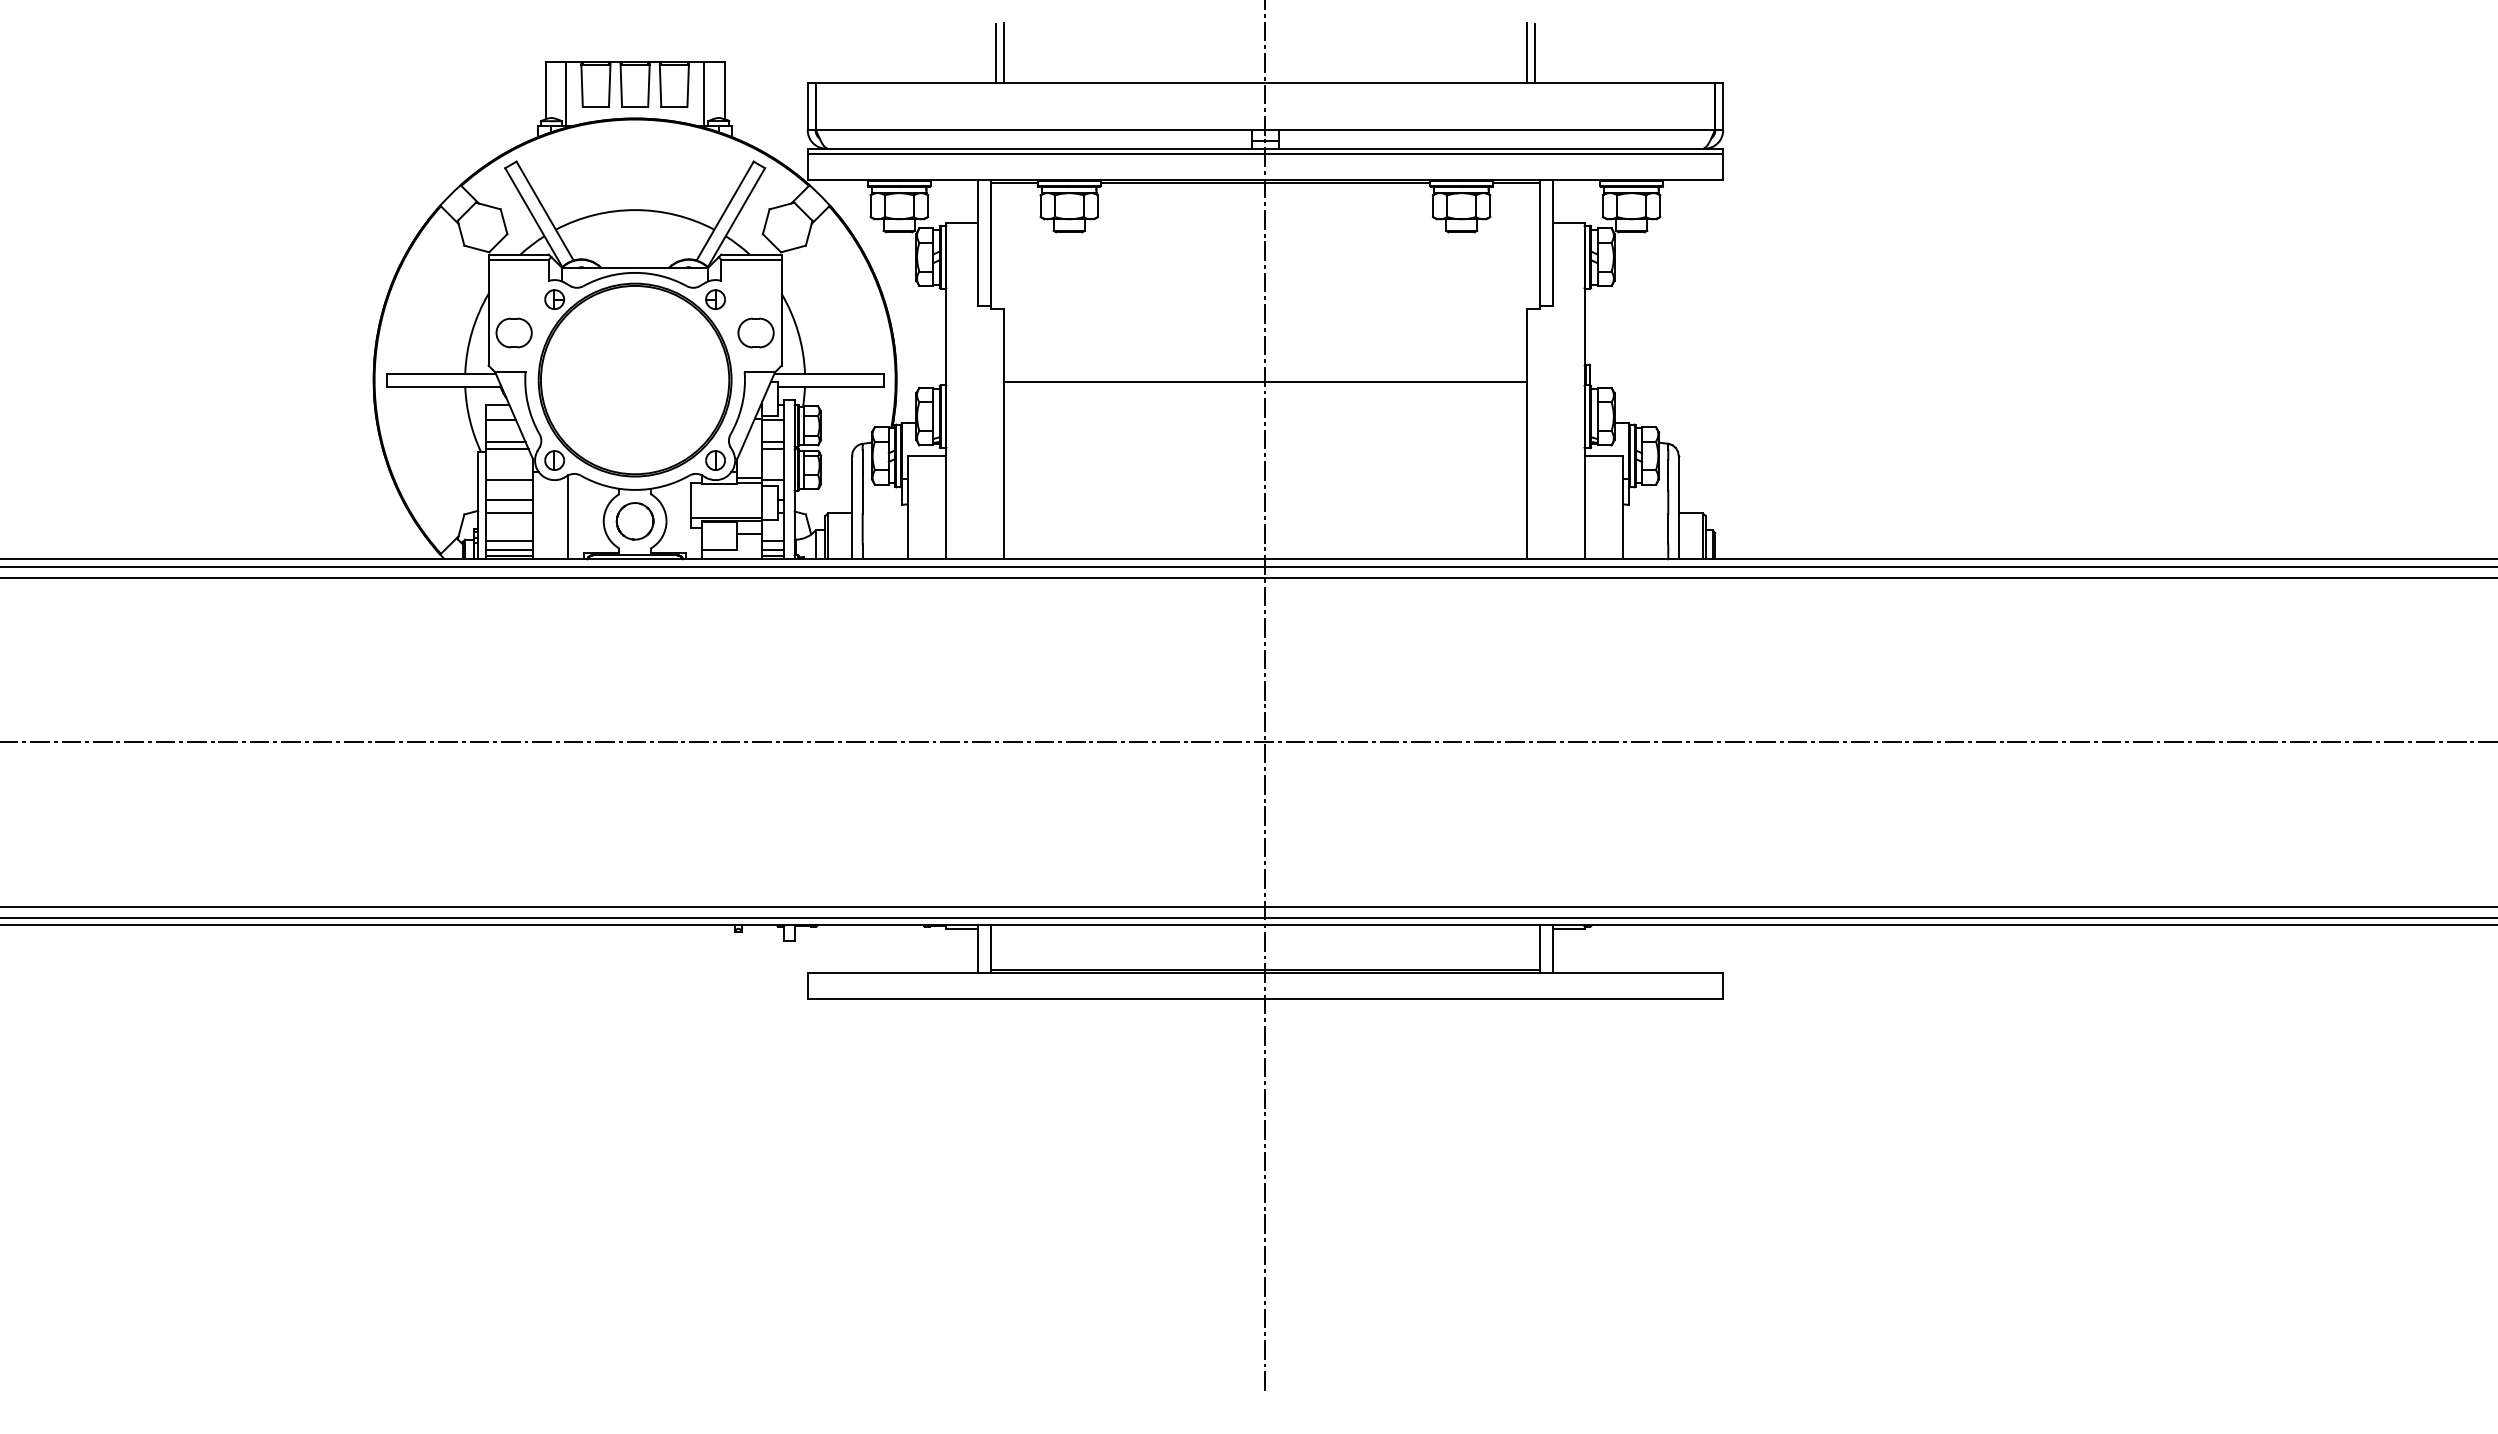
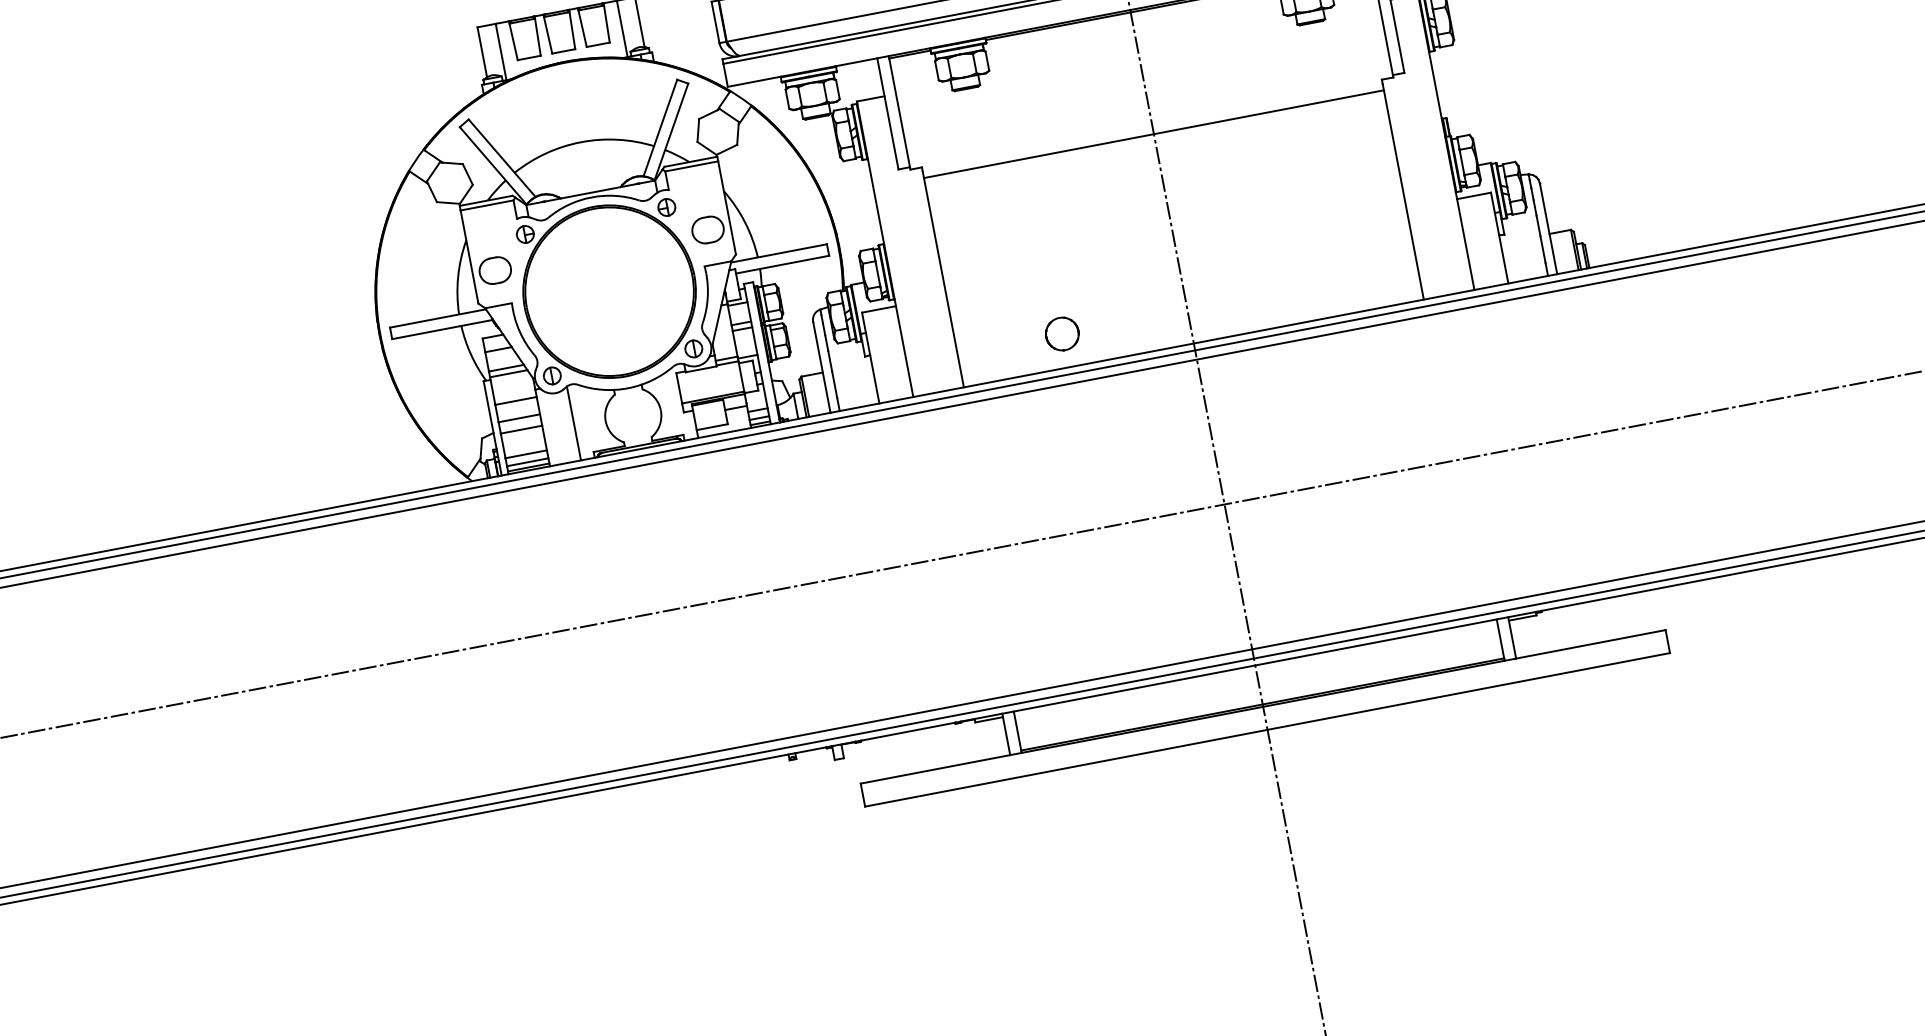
line: (1265, 382) -> (1154, 134), moved
part: (634, 521) -> (1061, 334), moved

